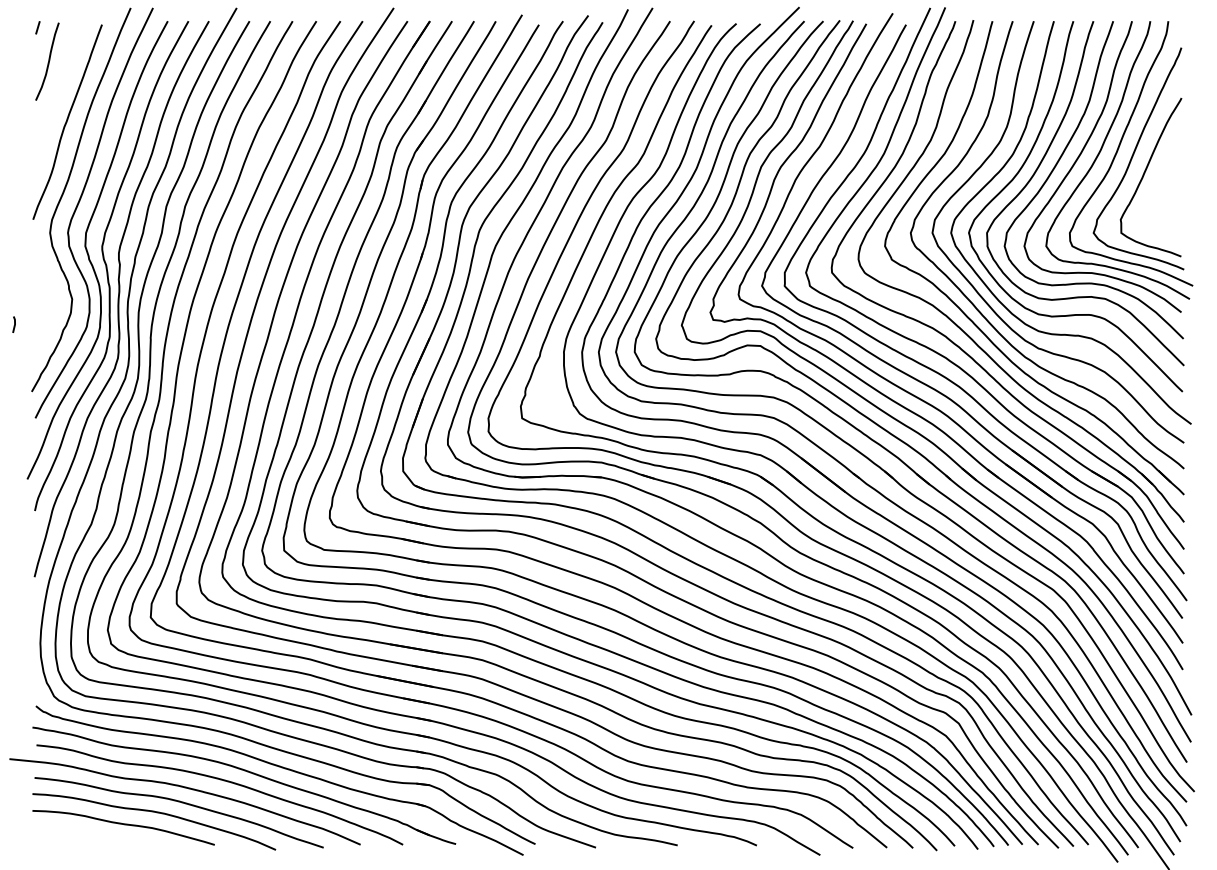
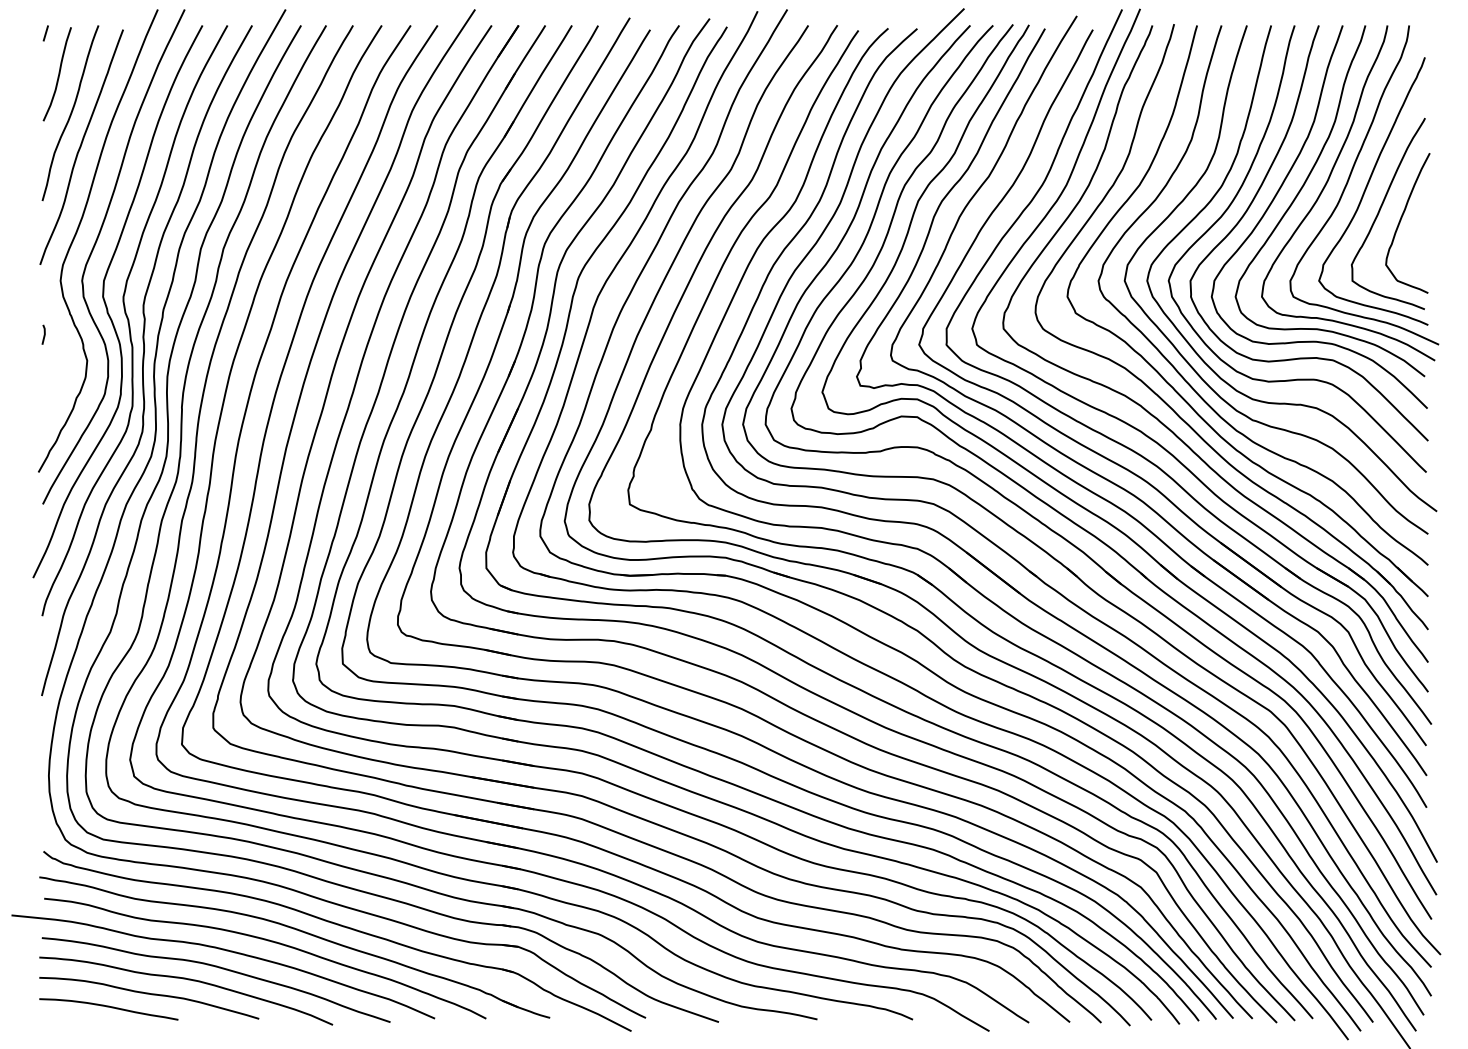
curve: (58, 93) -> (70, 112), added
curve: (1162, 182) -> (1402, 219), added
line: (14, 324) -> (44, 334), moved
curve: (89, 835) -> (108, 1007), added

